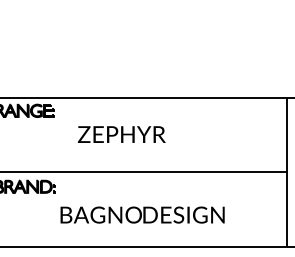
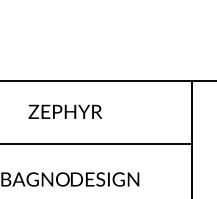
text: (121, 134) -> (65, 111), moved

